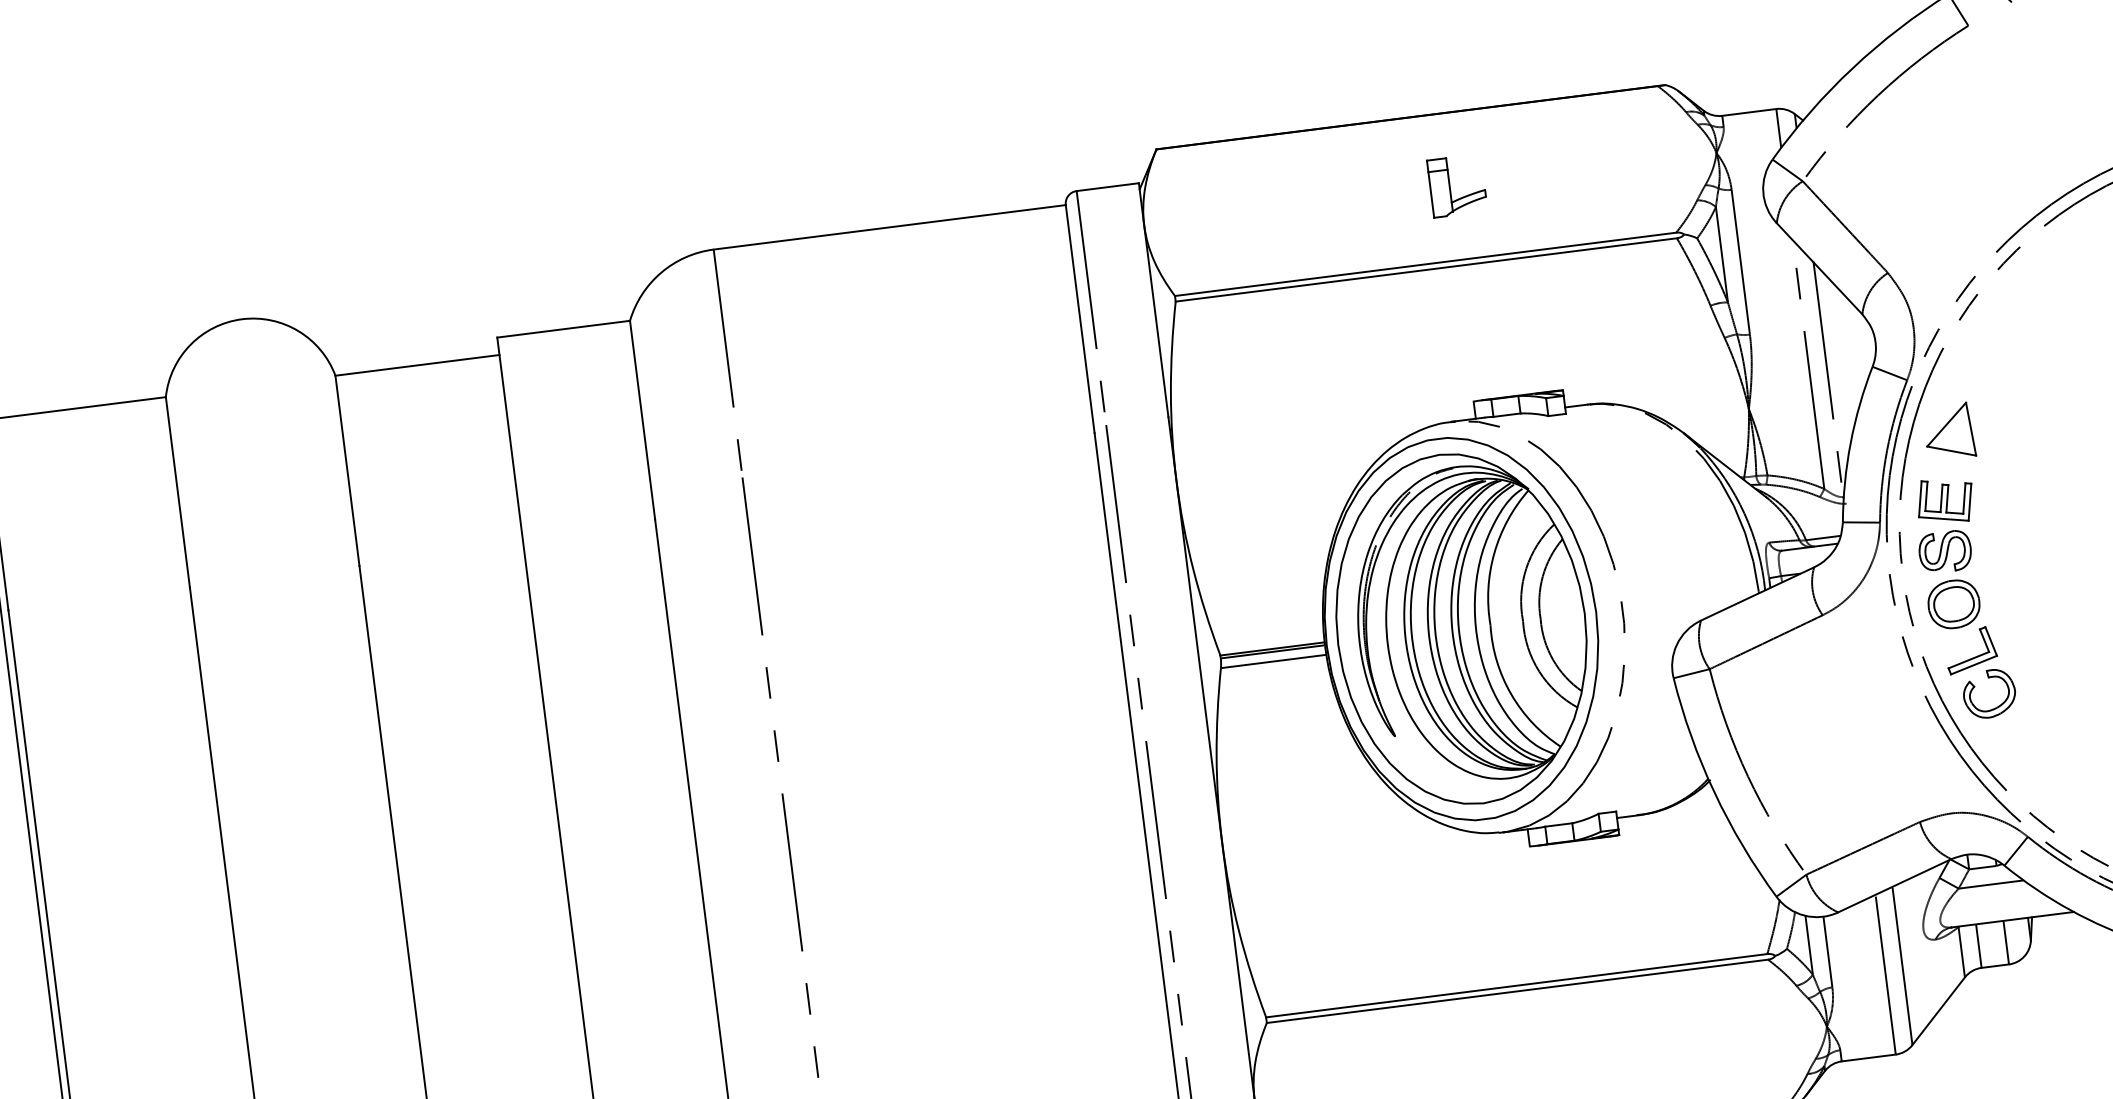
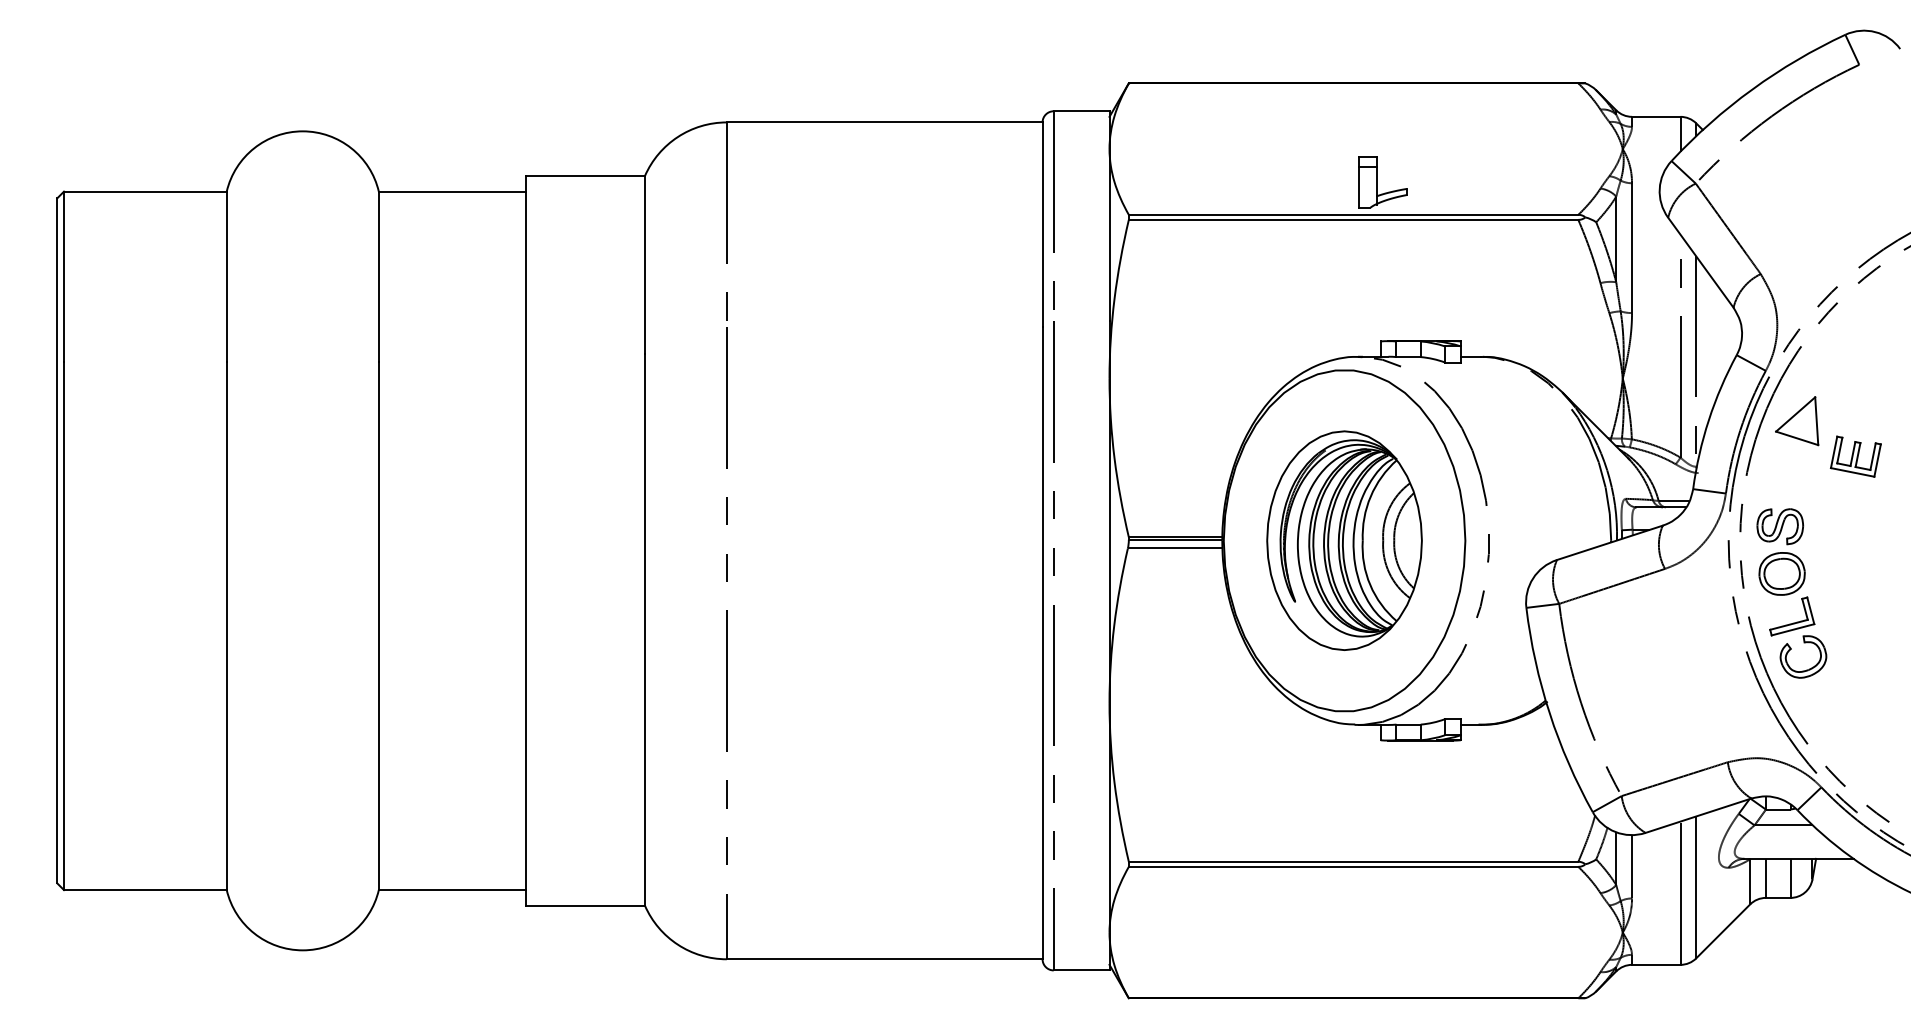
part: (1456, 186) -> (1382, 182), moved
part: (1944, 500) -> (1855, 456), moved
part: (1461, 628) -> (1344, 540), size x0.7

